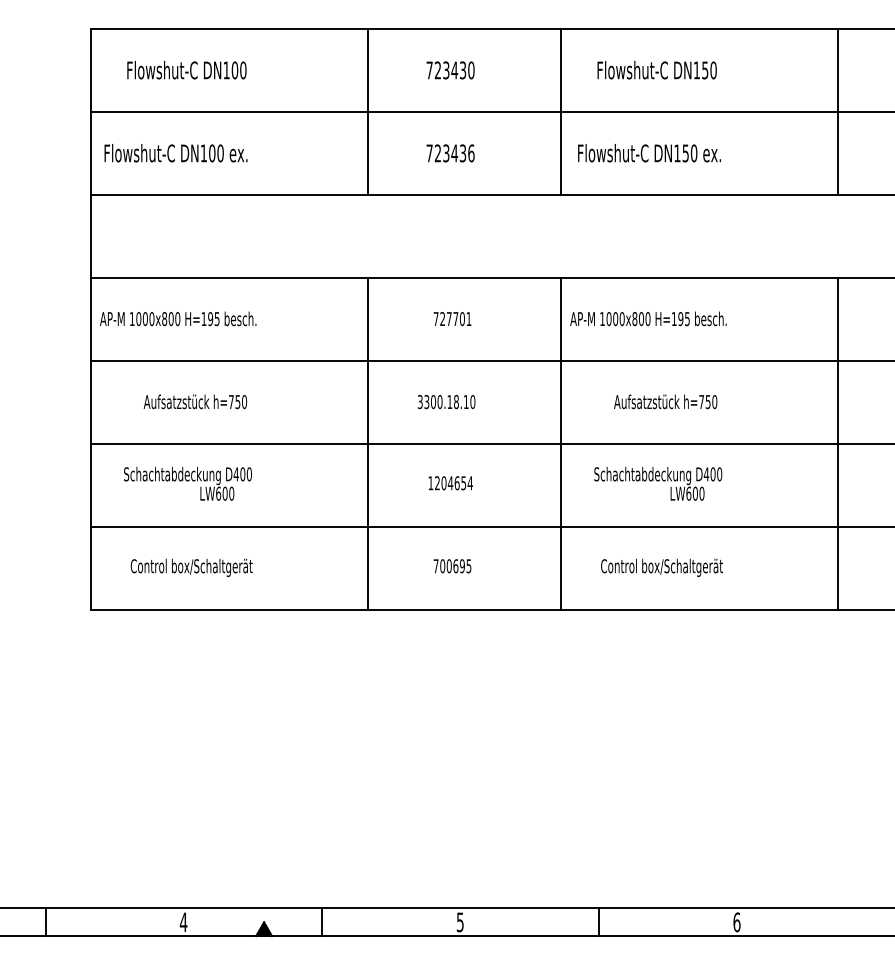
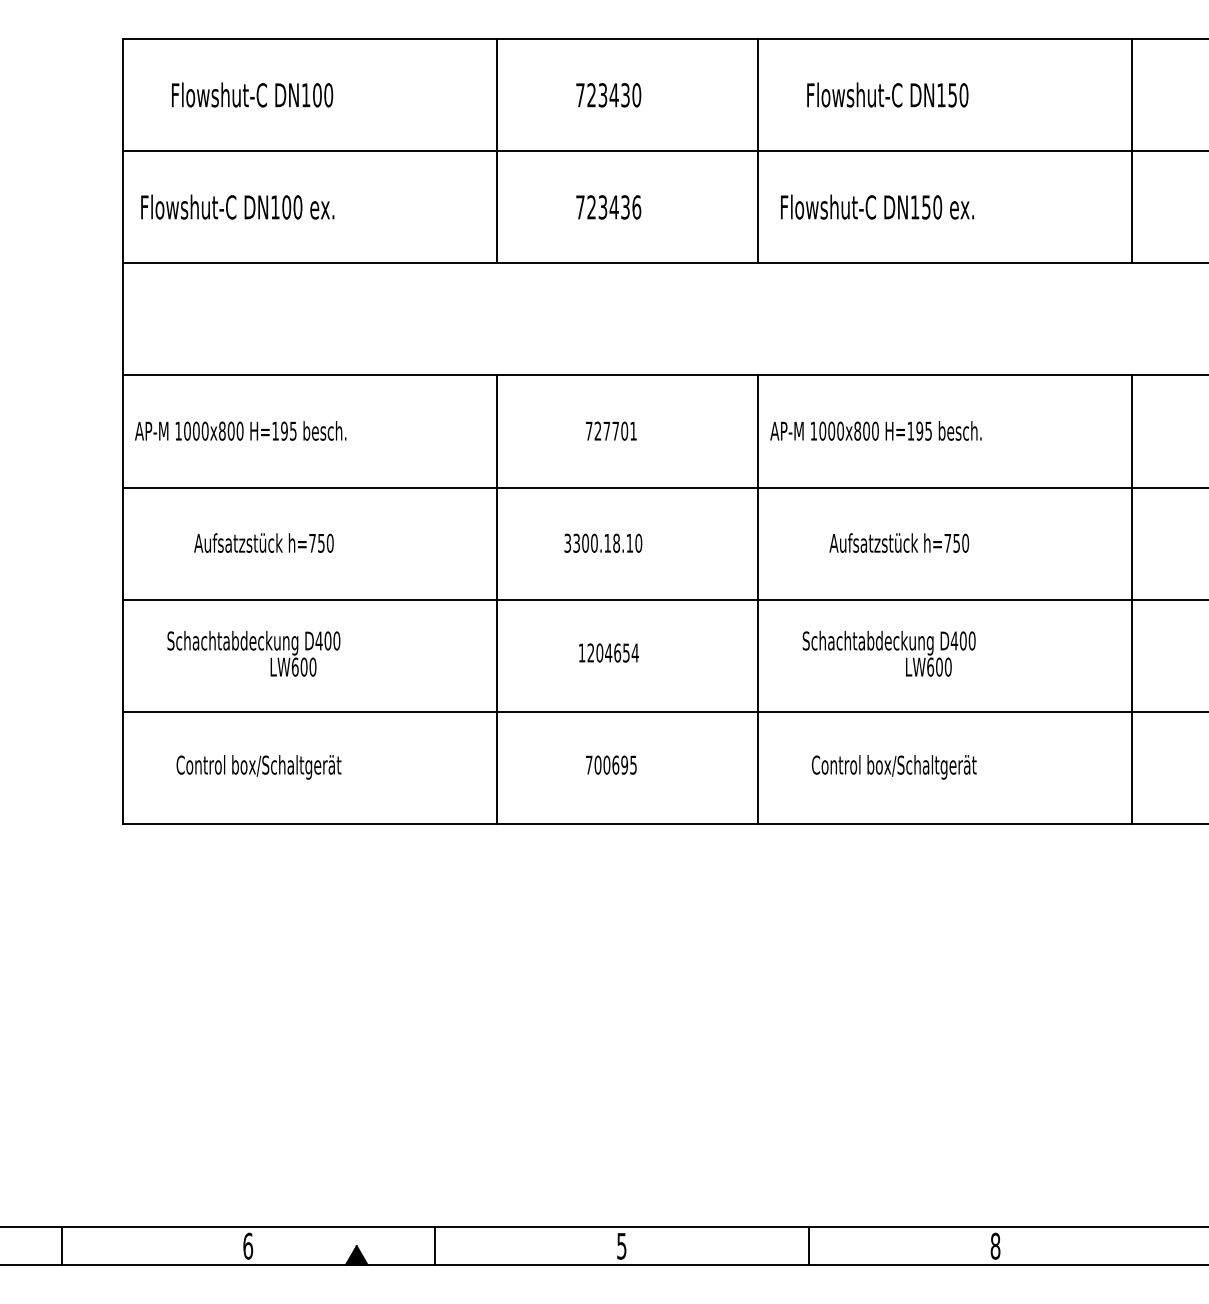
text: (183, 921) -> (248, 1245), 4 -> 6
text: (736, 921) -> (995, 1245), 6 -> 8

